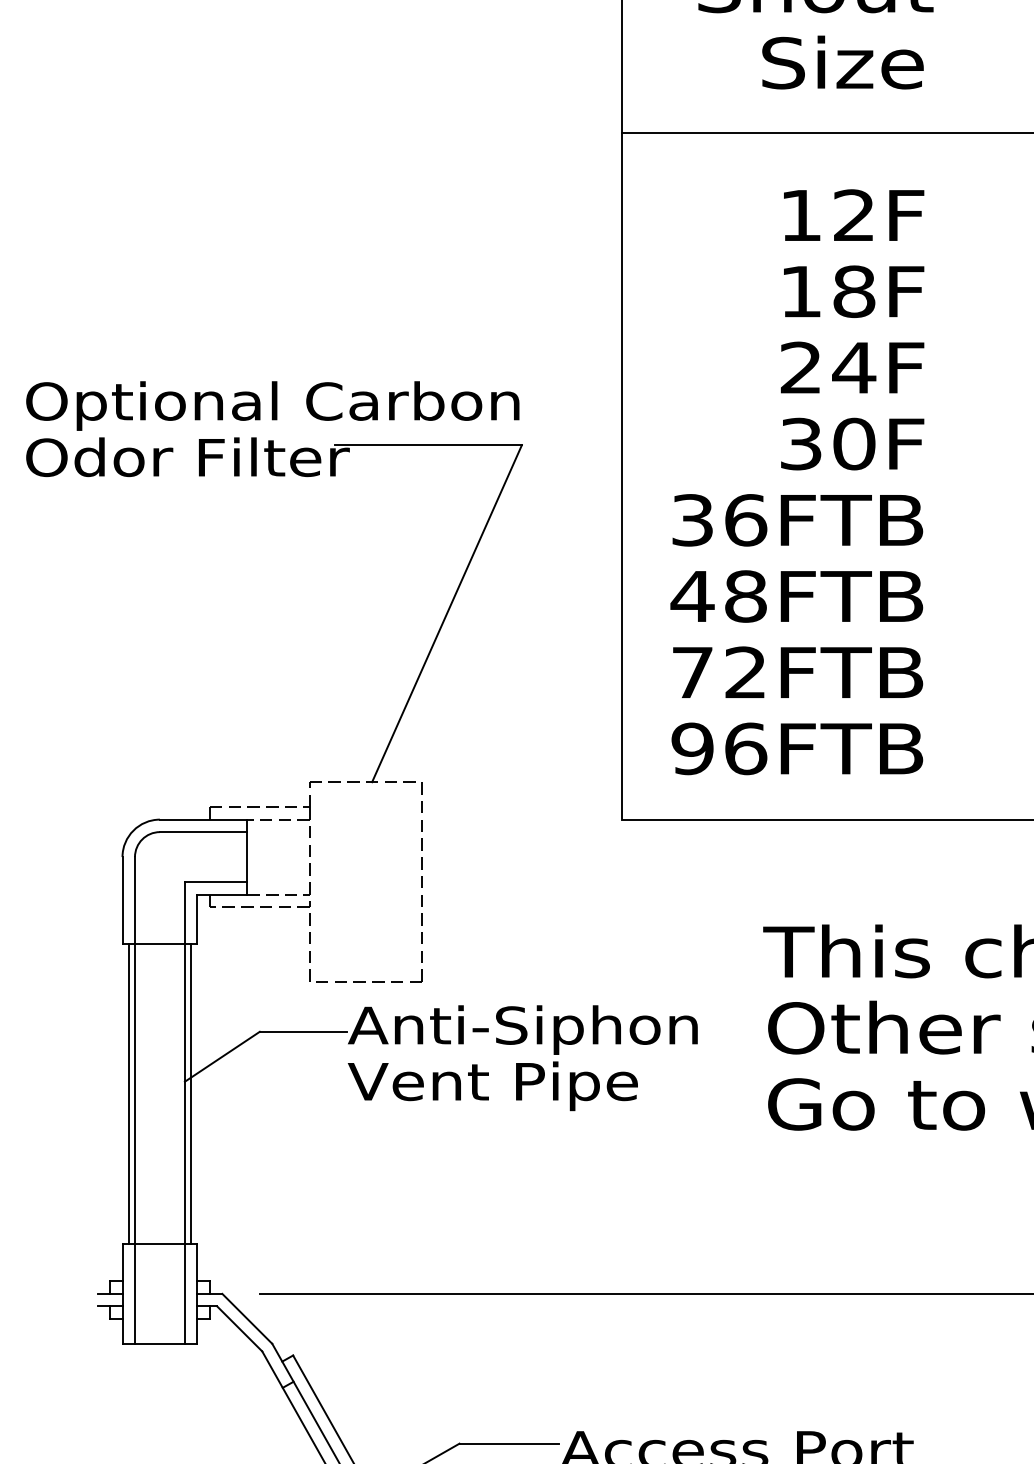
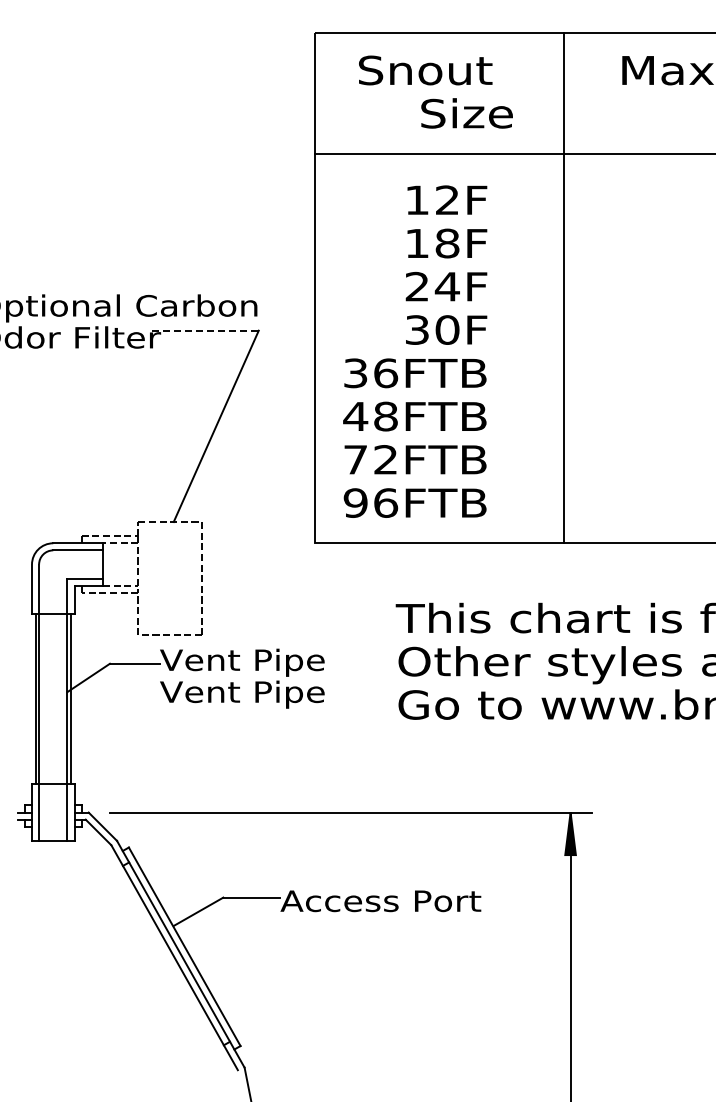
text: (841, 62) -> (466, 113), moved
line: (429, 444) -> (206, 330), solid -> dashed
text: (523, 1029) -> (259, 662), Anti-Siphon -> Vent Pipe

